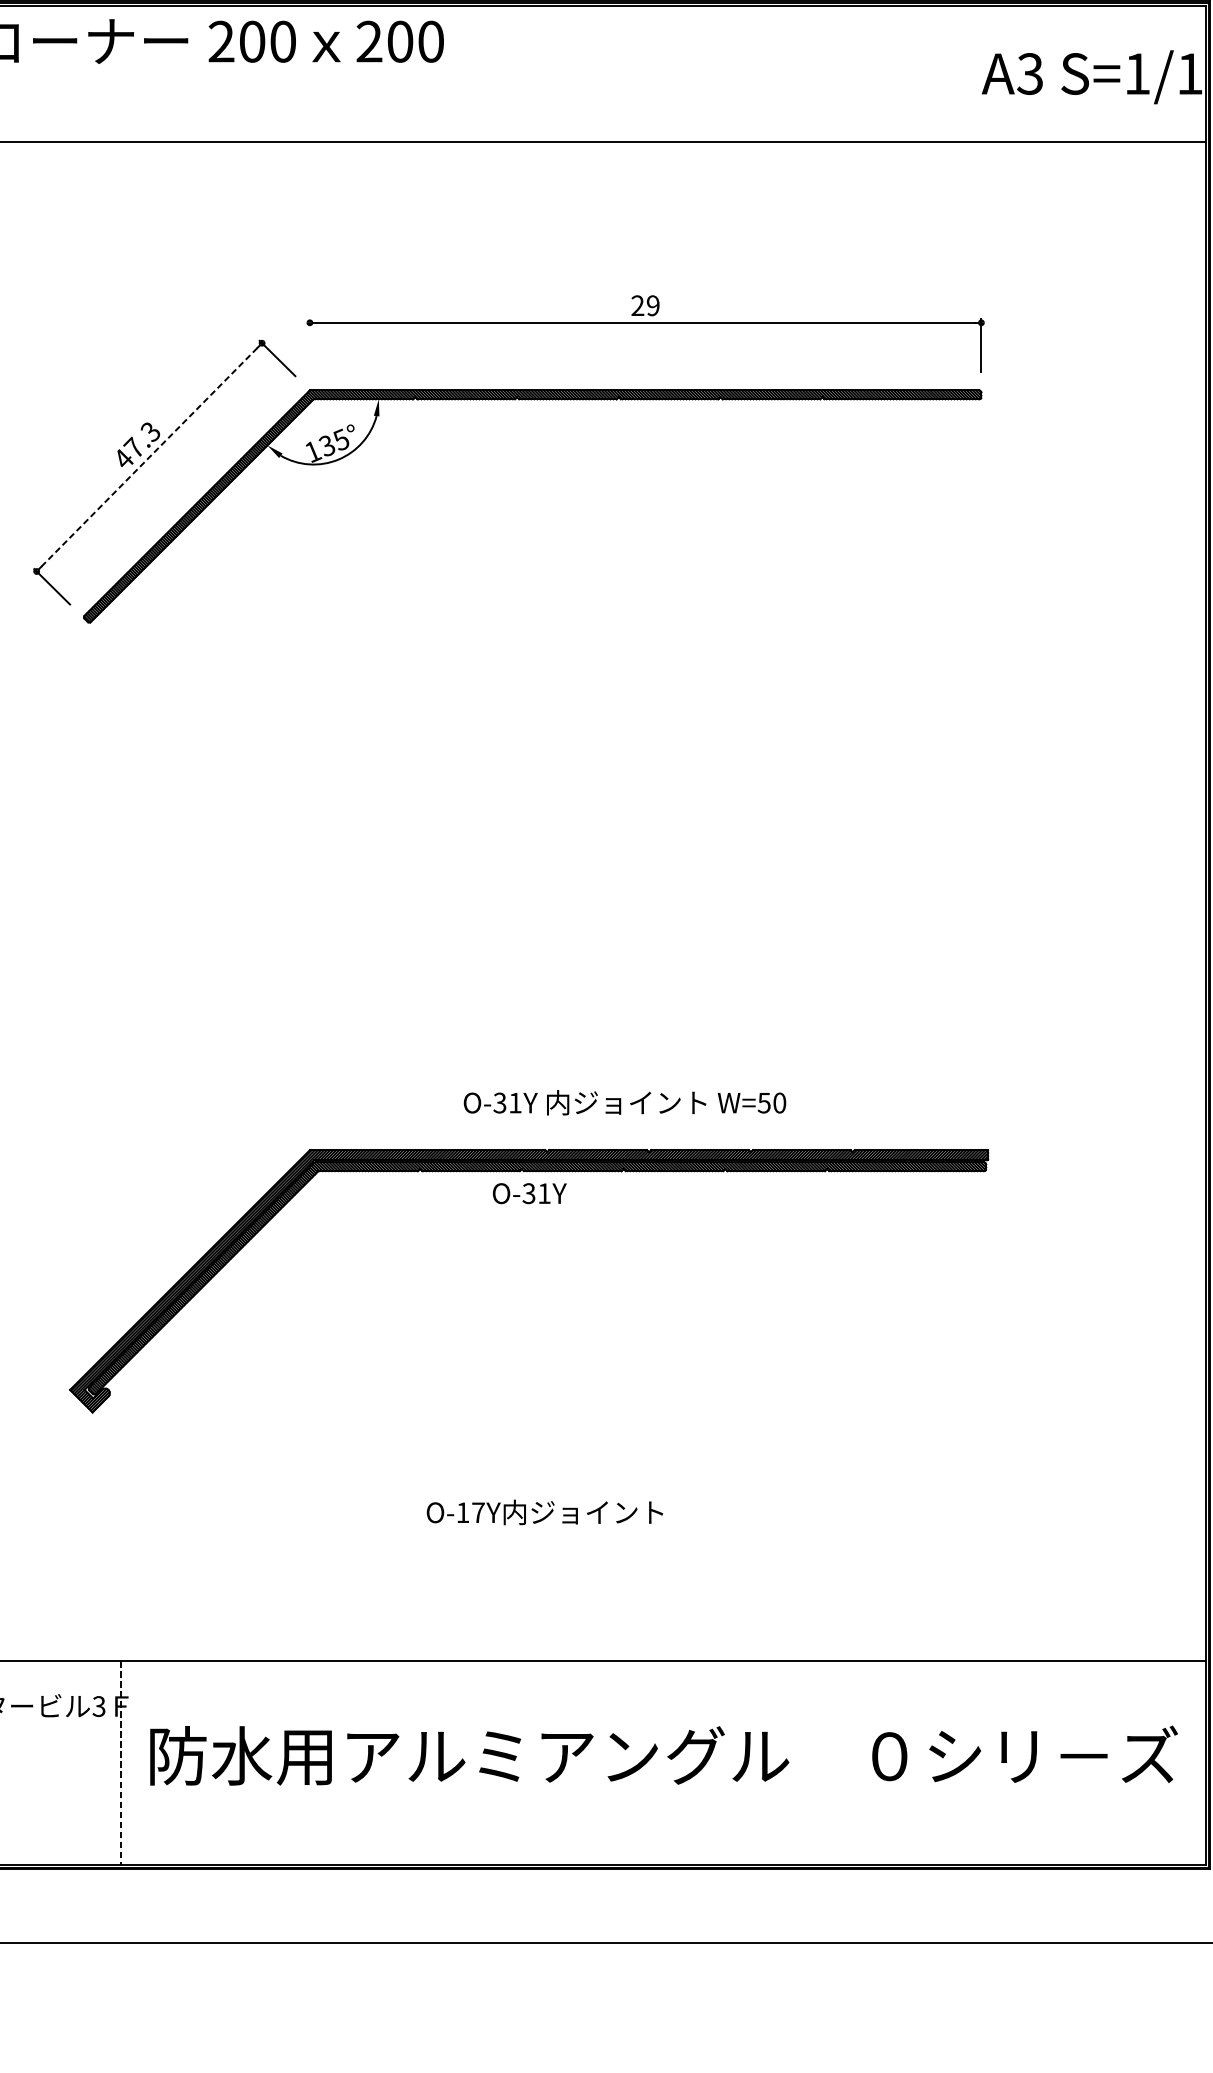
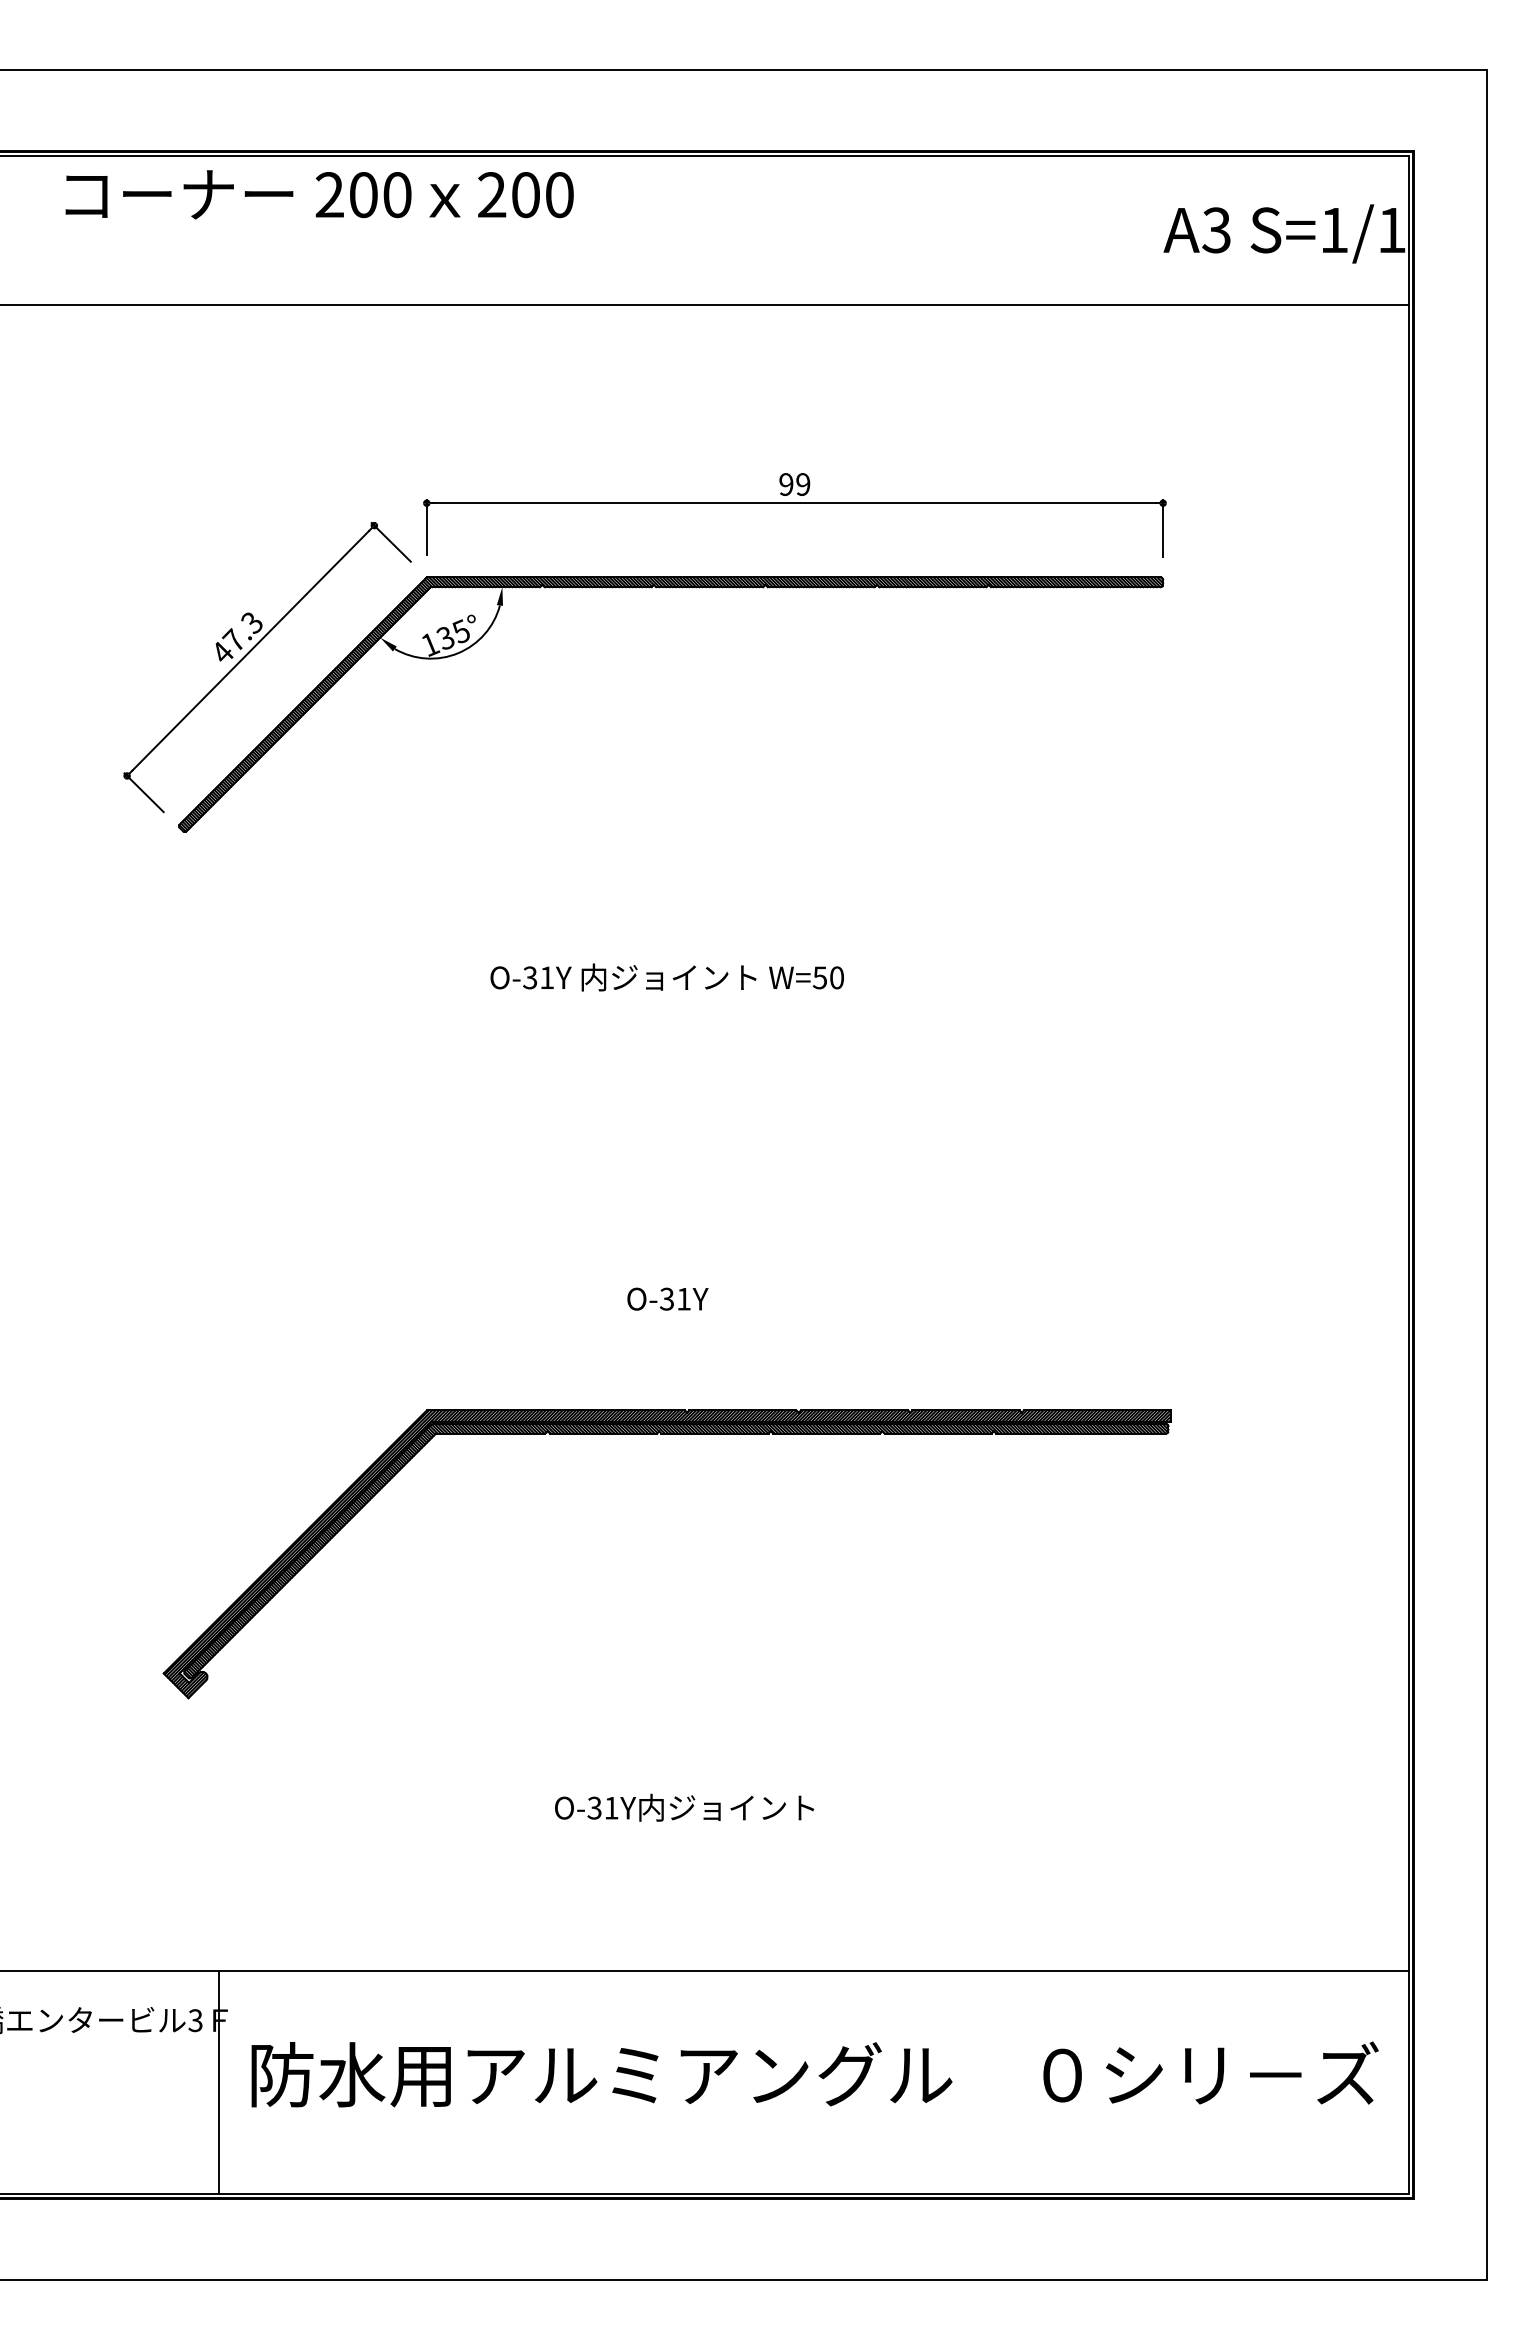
text: (637, 305) -> (786, 484), 29 -> 99
line: (309, 344) -> (426, 527), added
line: (150, 457) -> (251, 650), dashed -> solid
text: (624, 1102) -> (666, 977), moved
text: (529, 1193) -> (667, 1298), moved
text: (470, 1512) -> (602, 1807), O-17Y -> O-31Y
line: (120, 1762) -> (219, 2082), dashed -> solid

